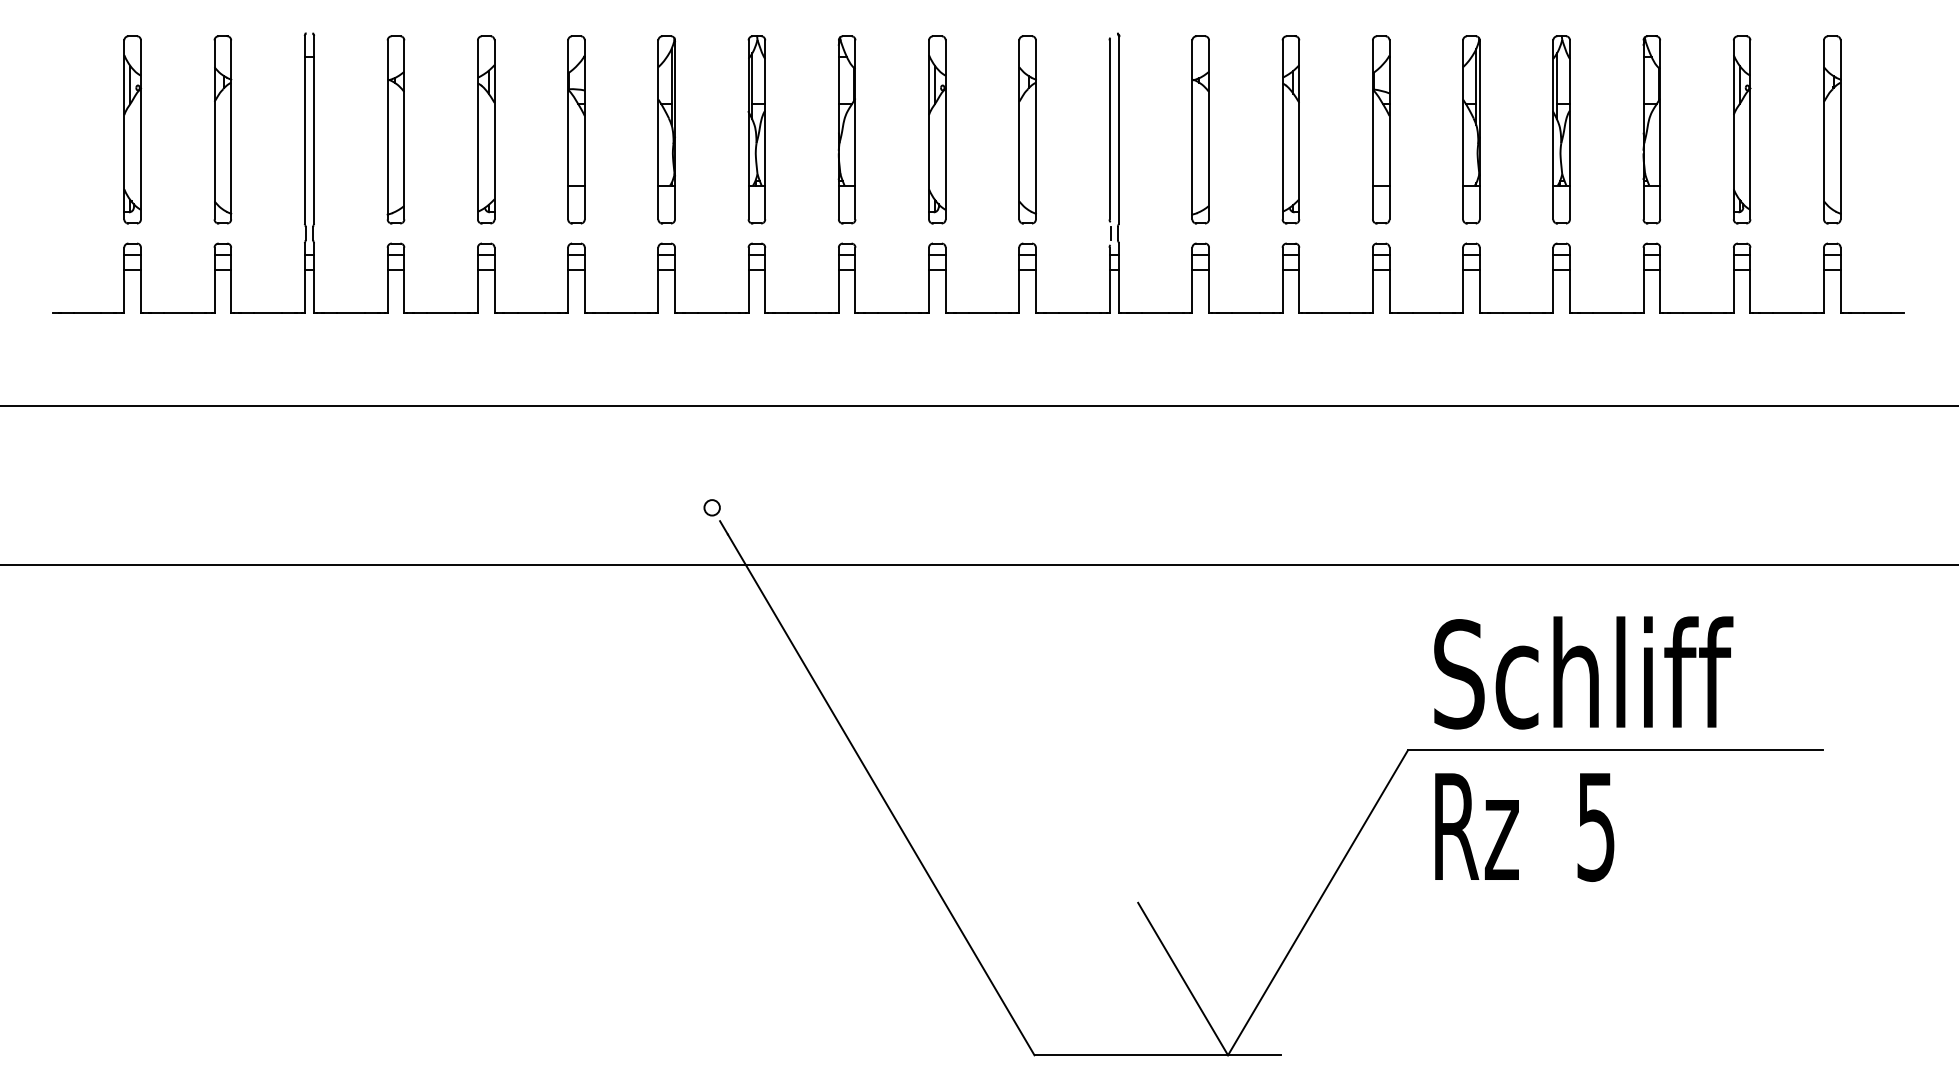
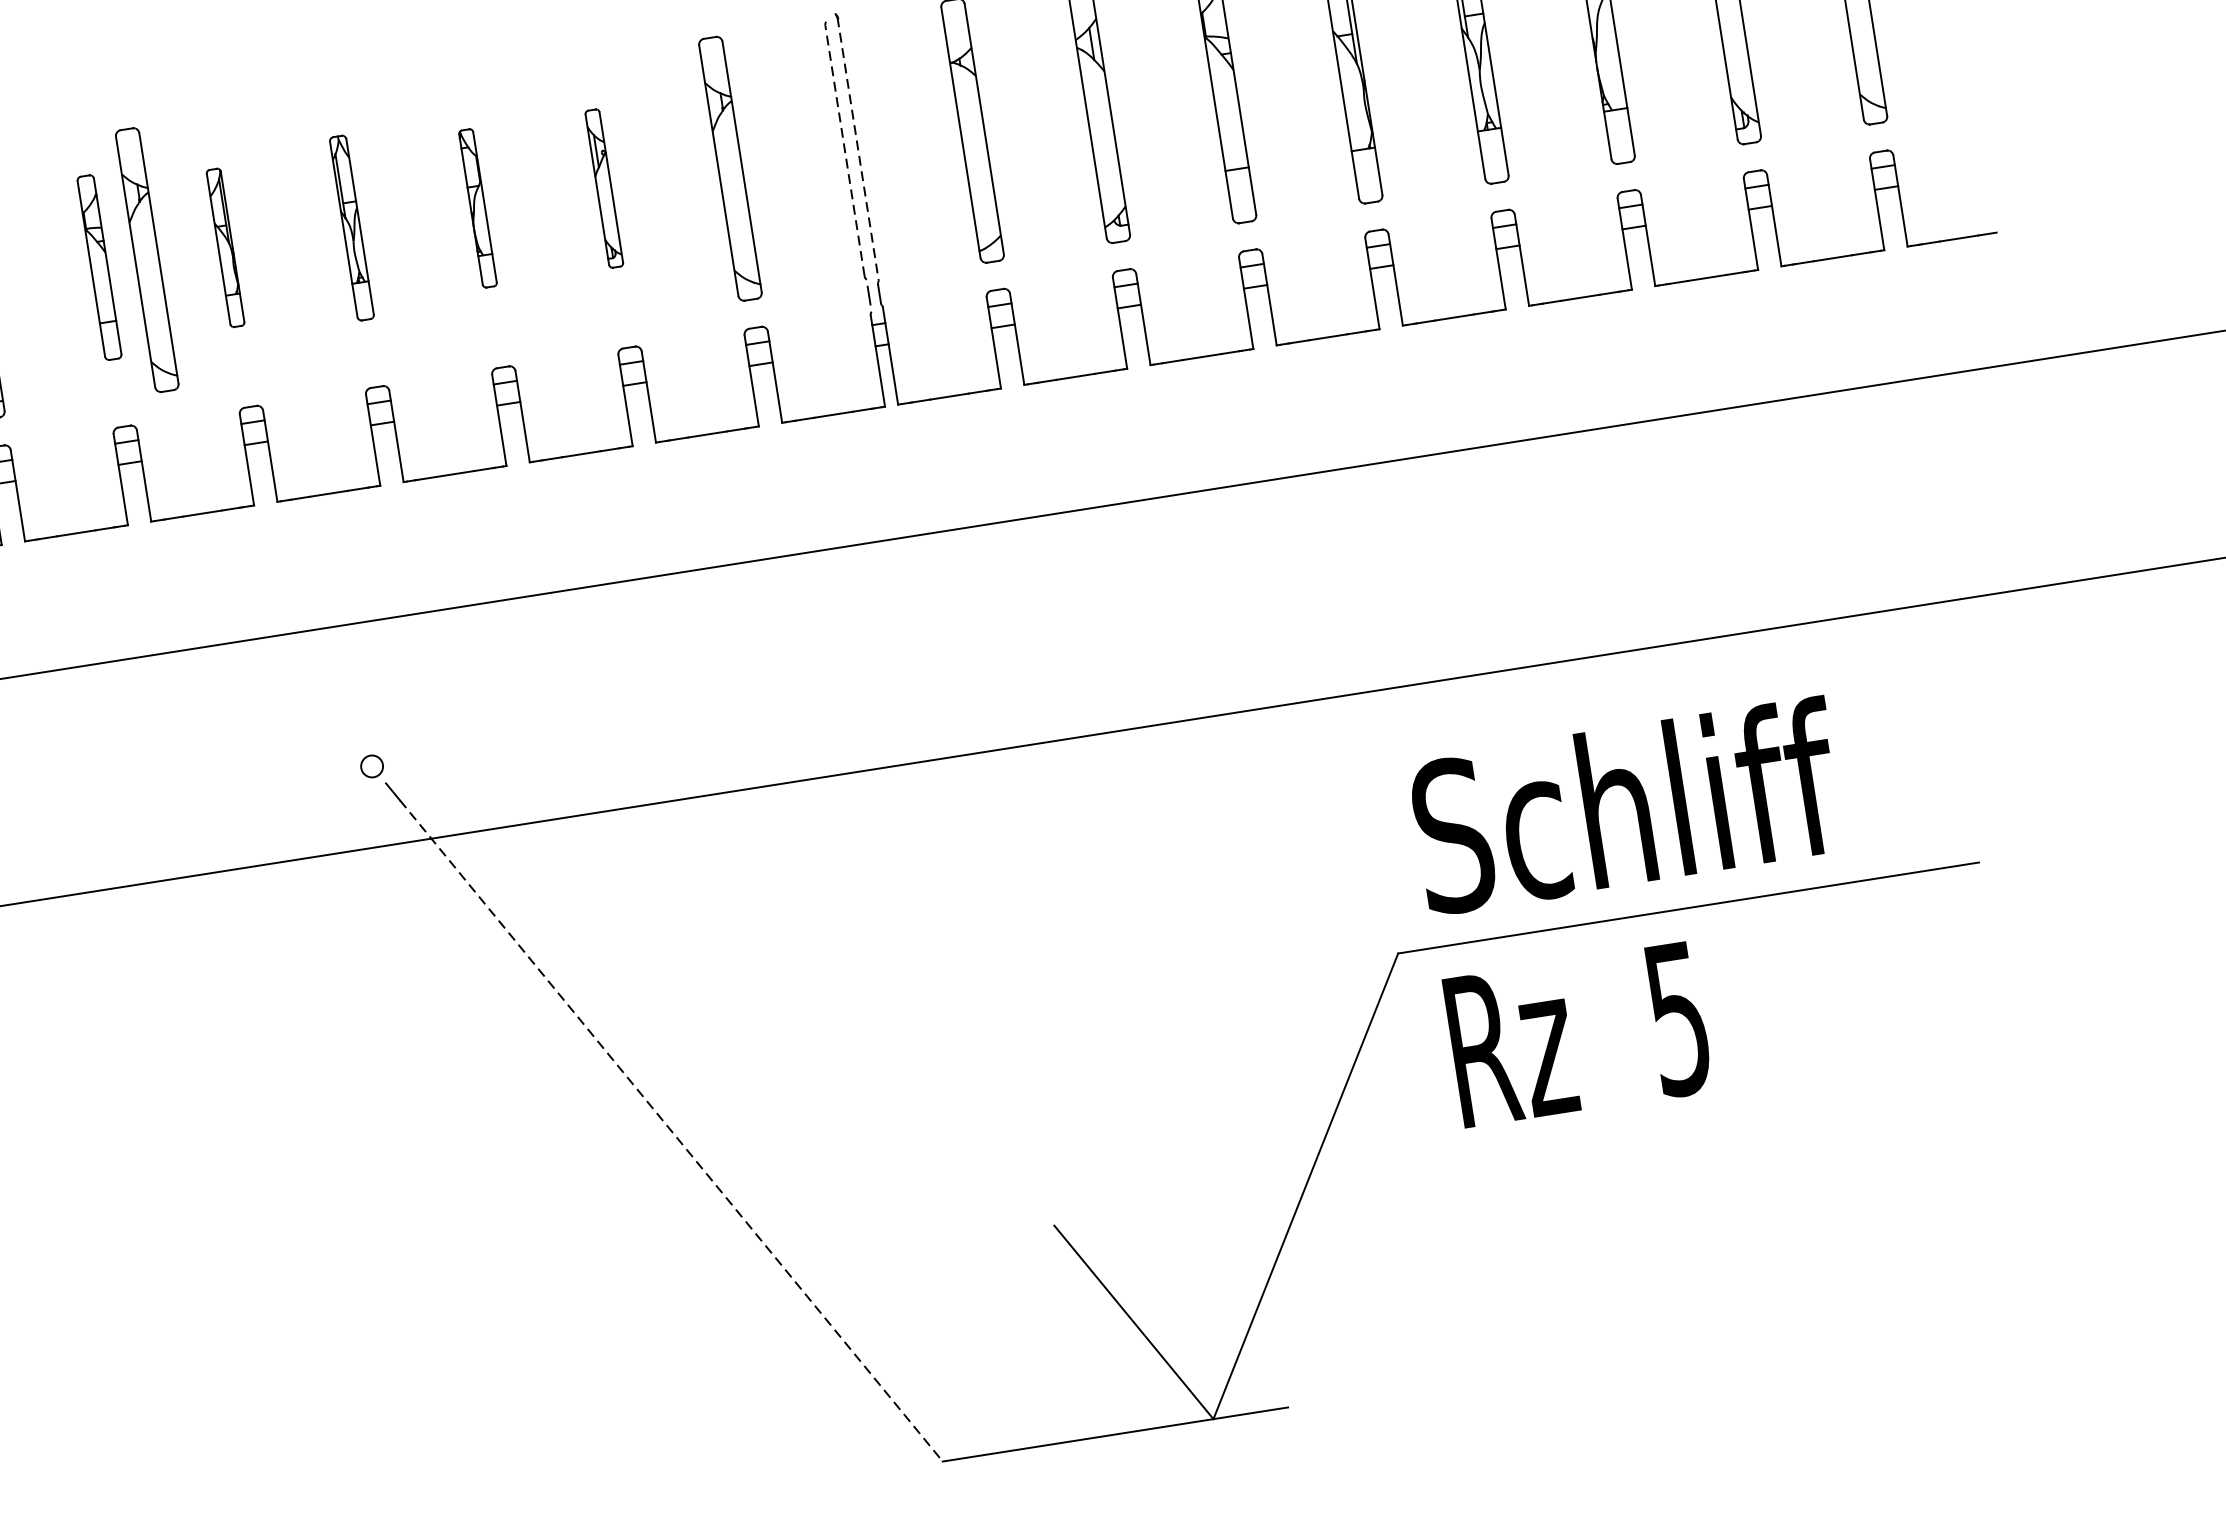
part: (576, 129) -> (99, 267), size x0.7
part: (610, 129) -> (147, 259), added
part: (666, 129) -> (225, 247), size x0.6
part: (756, 129) -> (351, 227), size x0.7
part: (846, 129) -> (477, 207), size x0.6
part: (937, 129) -> (604, 188), size x0.6
line: (1109, 129) -> (844, 150), solid -> dashed
line: (1118, 130) -> (857, 149), solid -> dashed
line: (881, 795) -> (671, 1131), solid -> dashed

